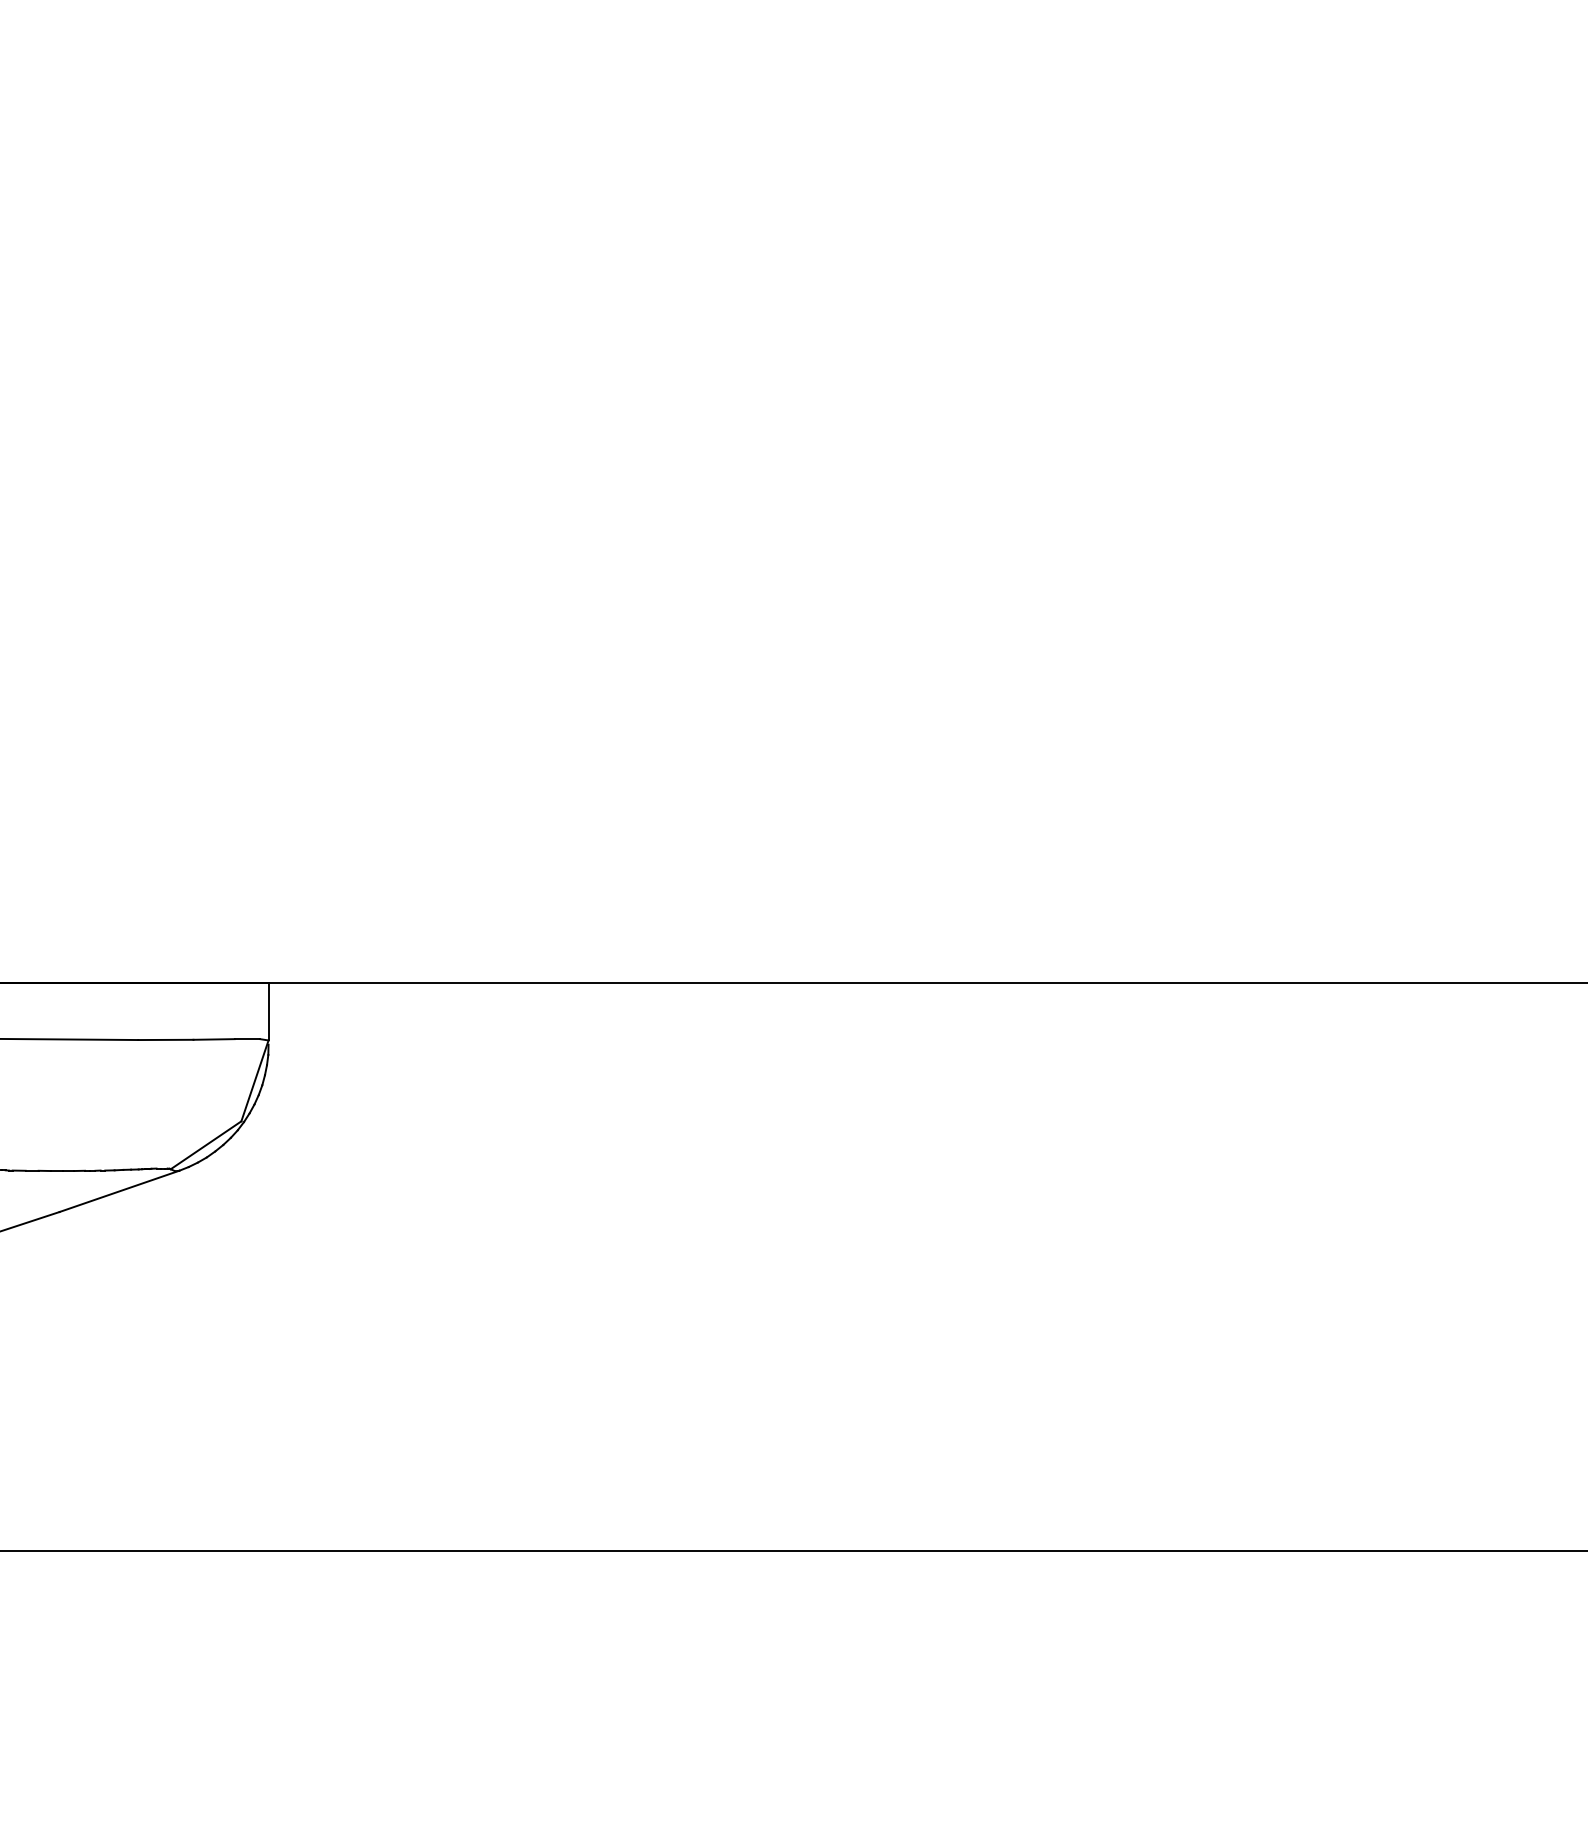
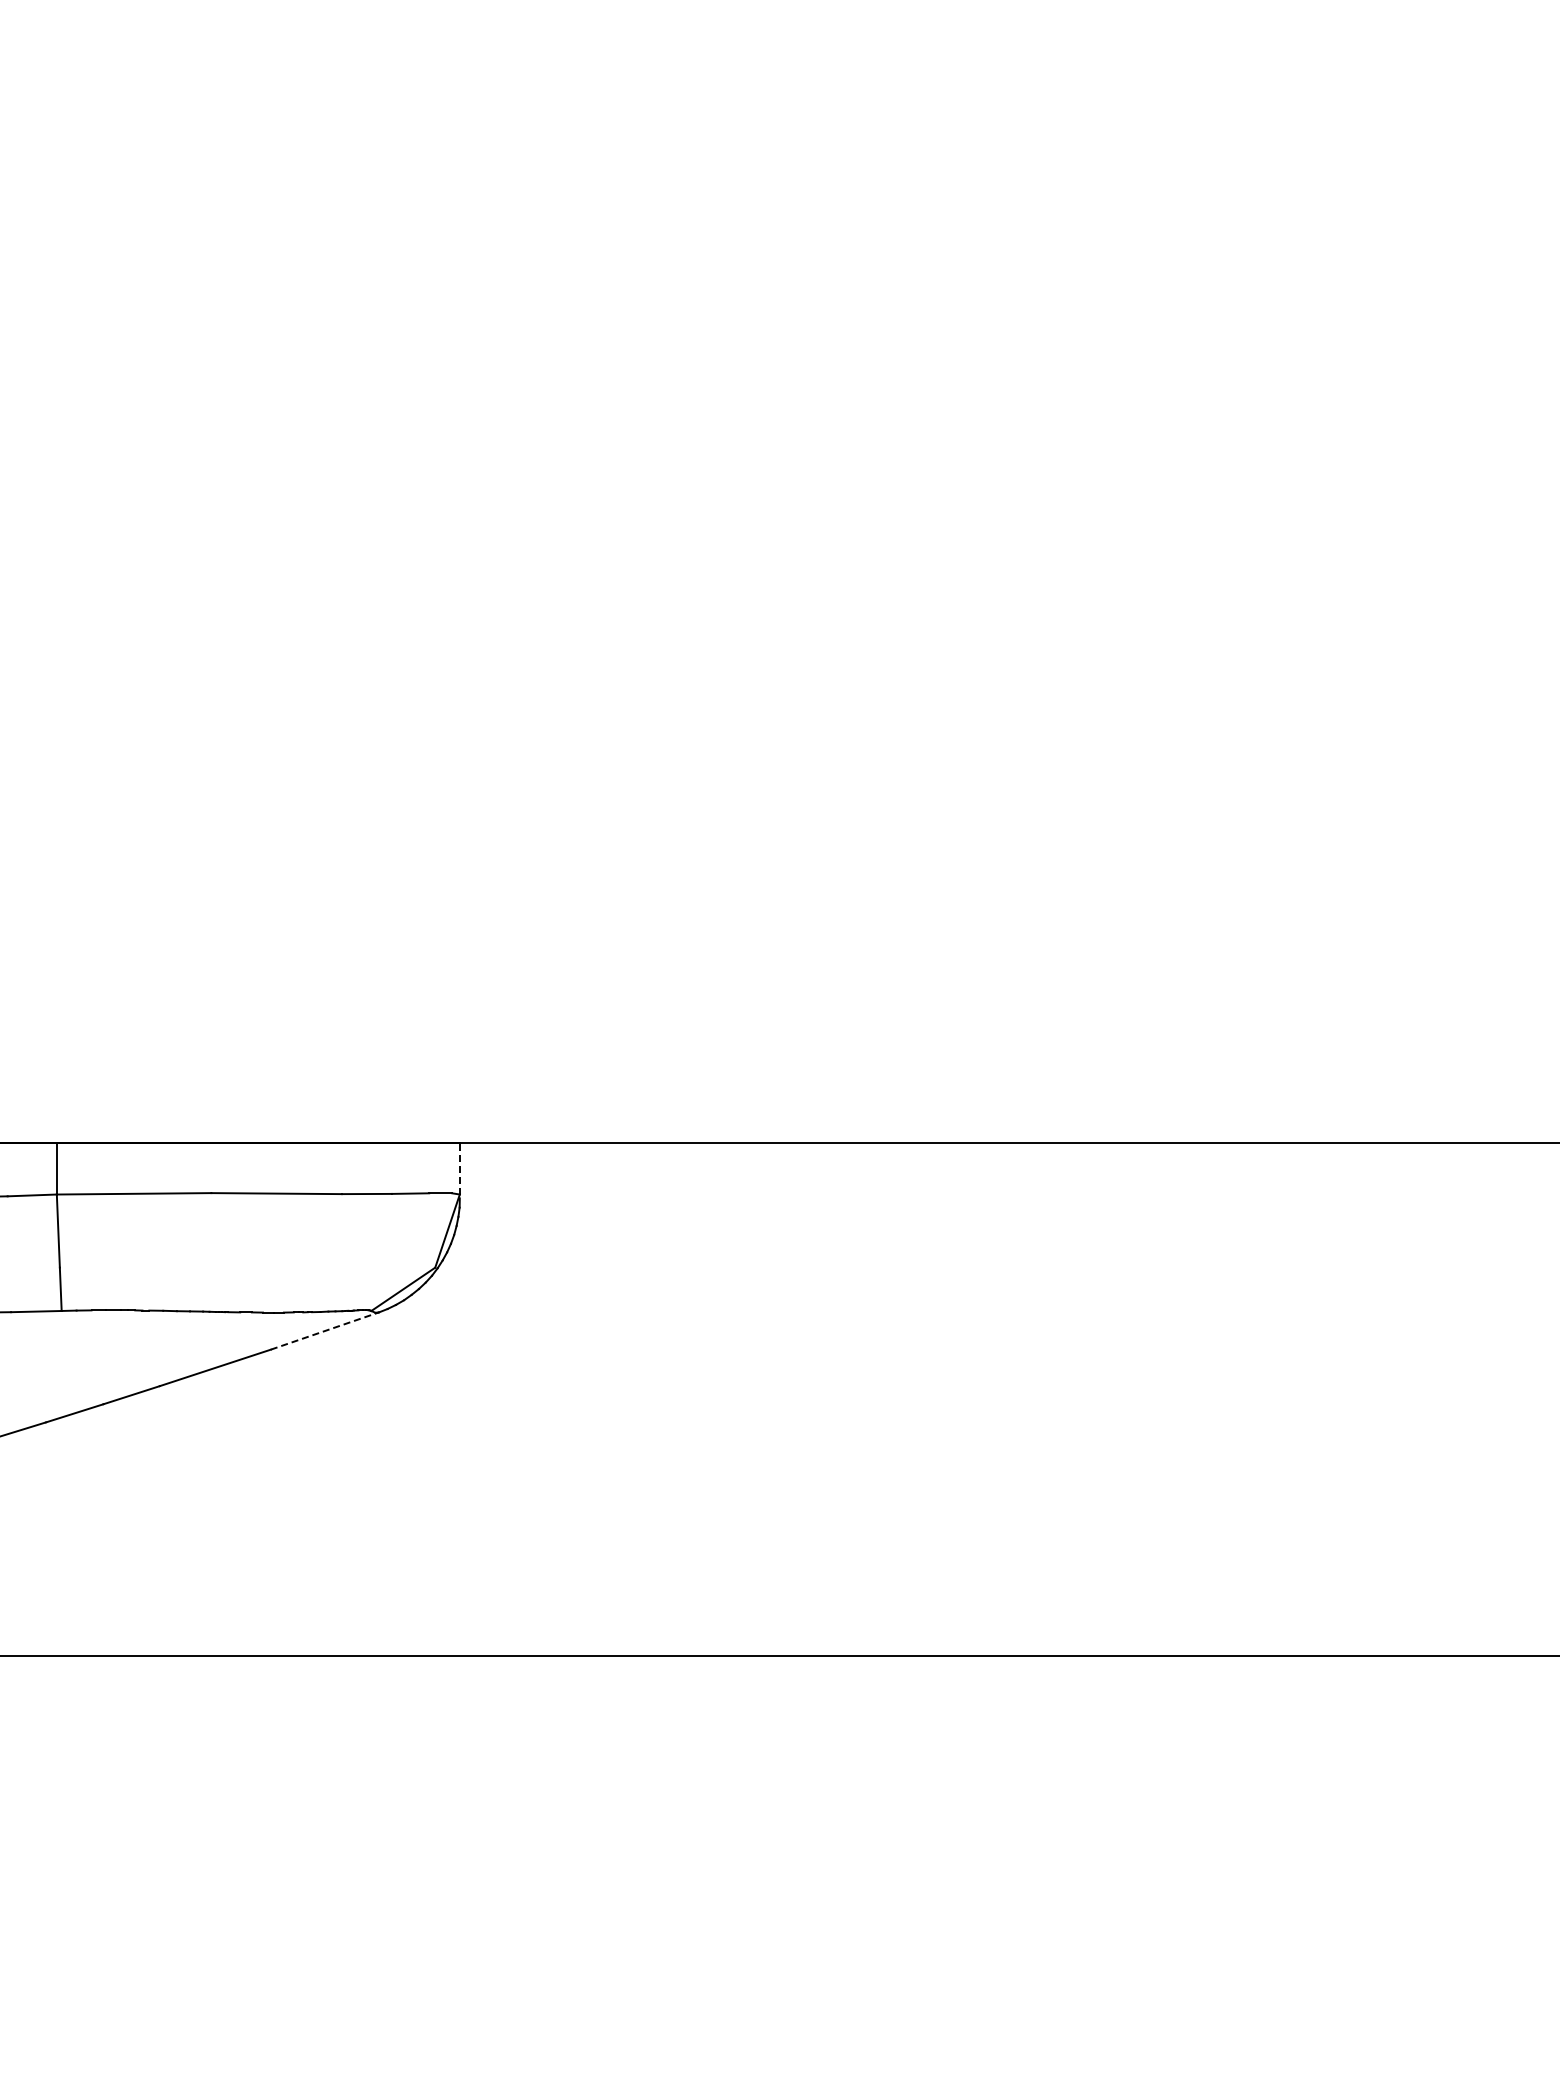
line: (268, 1011) -> (459, 1168), solid -> dashed
line: (120, 1190) -> (325, 1330), solid -> dashed

